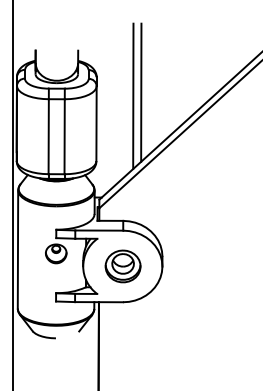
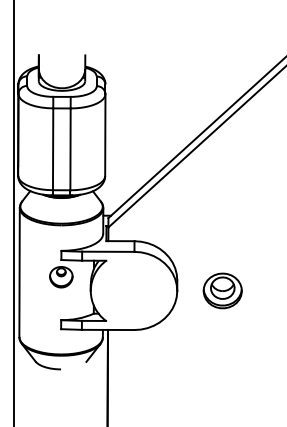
line: (141, 92) -> (154, 101), removed
line: (133, 96) -> (145, 105), removed
part: (122, 266) -> (222, 291), moved

